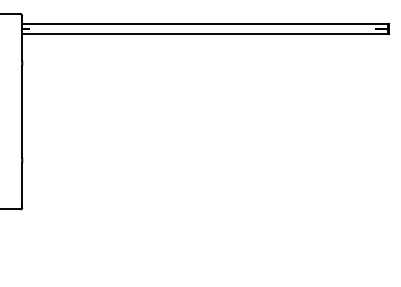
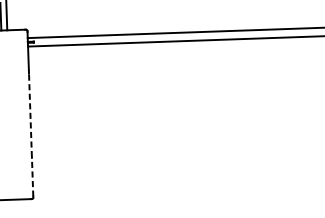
line: (22, 111) -> (30, 113), solid -> dashed
line: (22, 184) -> (32, 177), solid -> dashed

